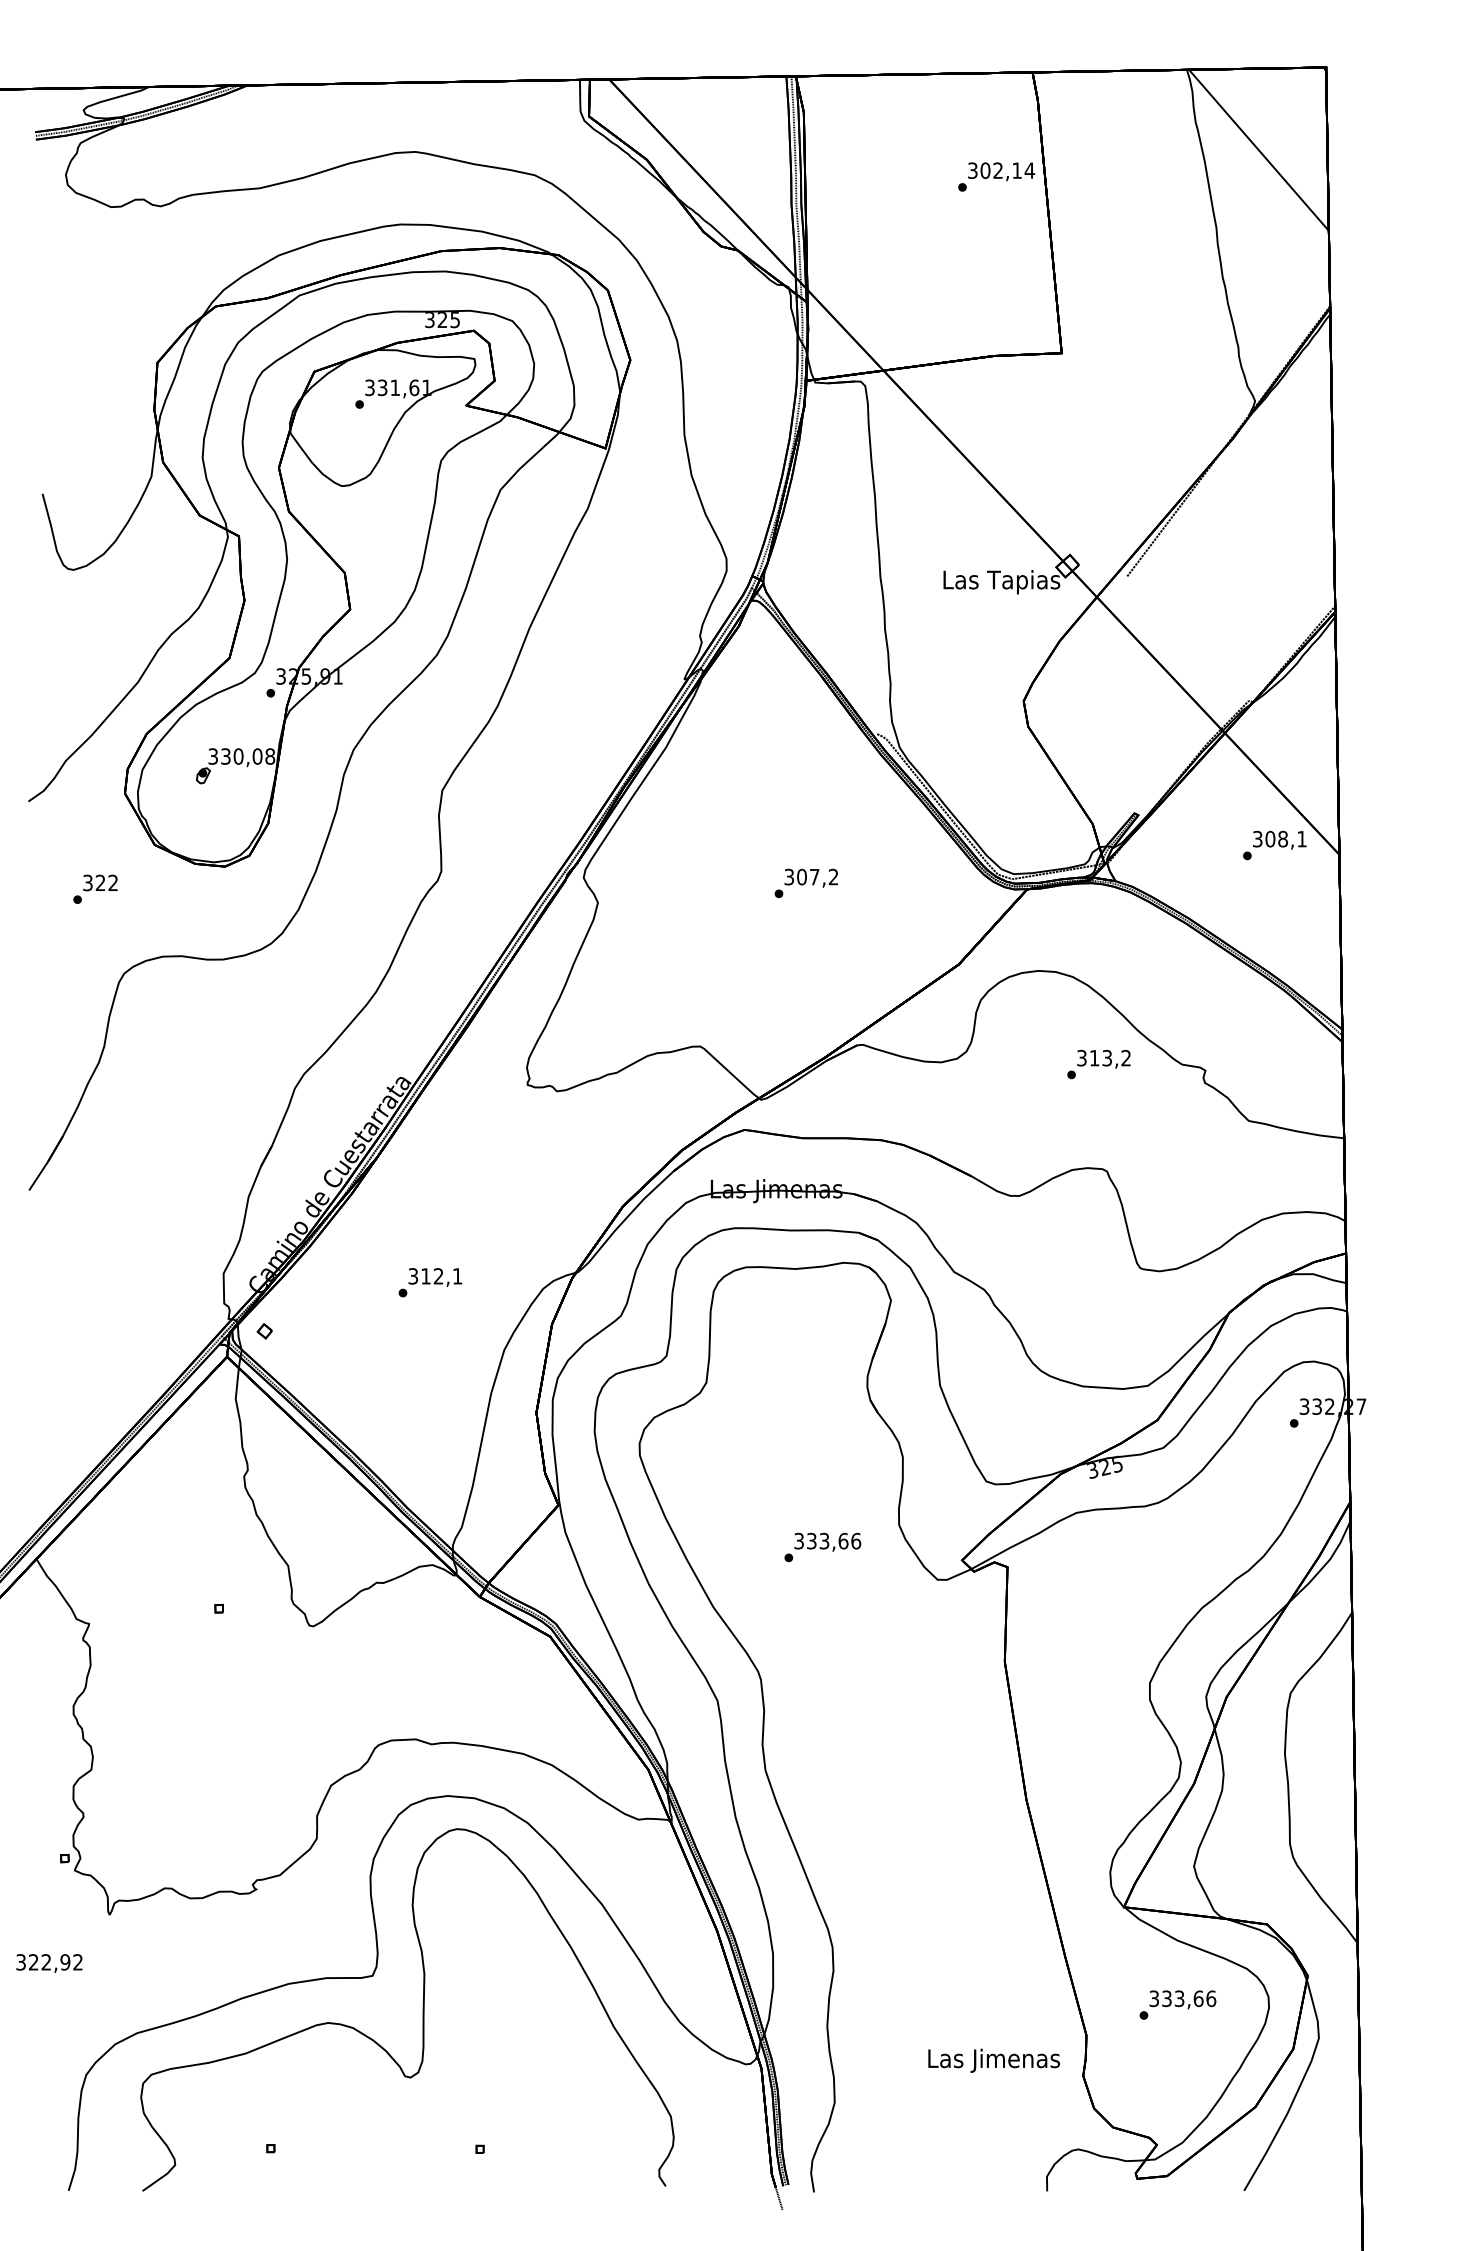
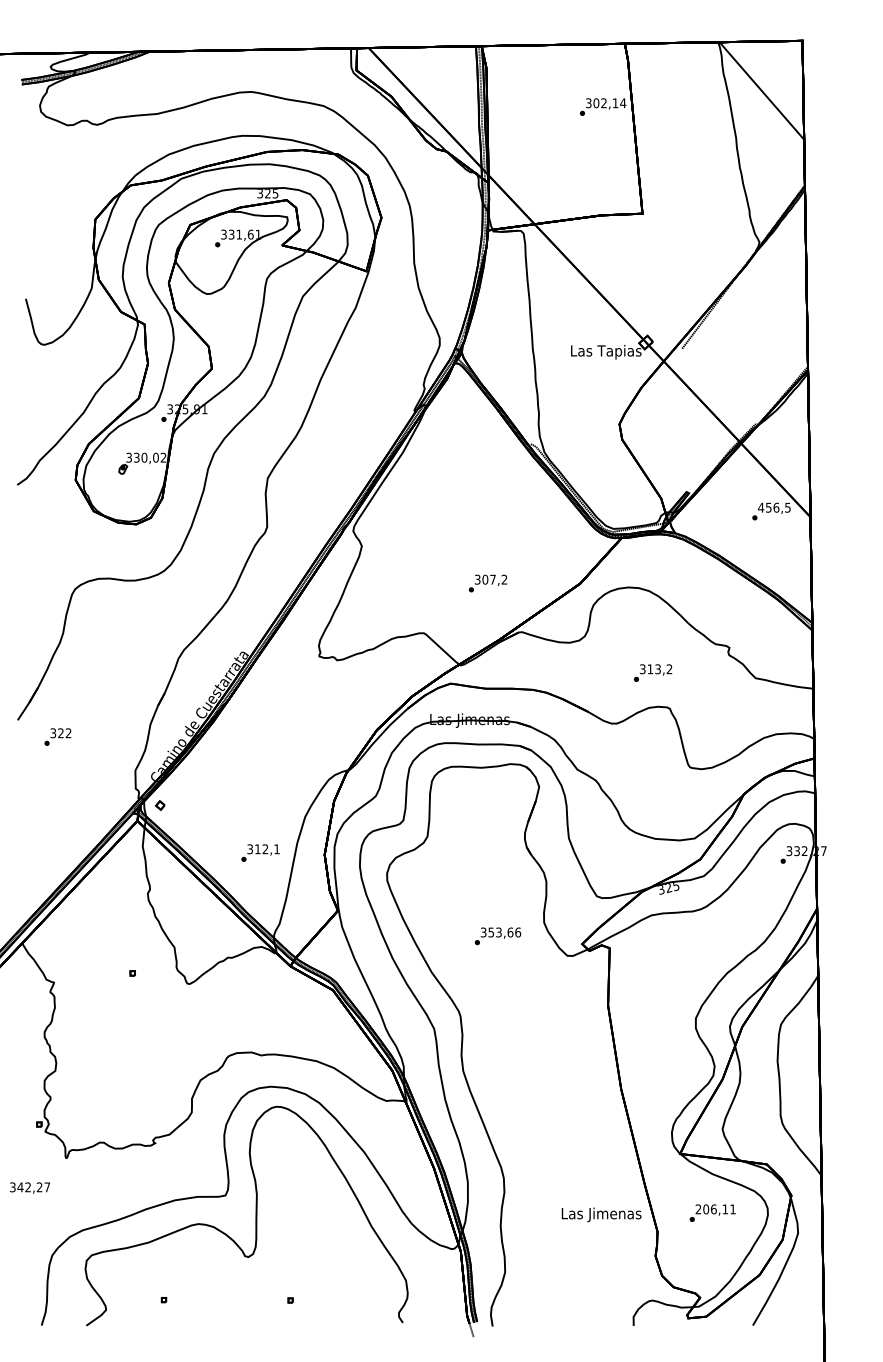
text: (270, 756) -> (163, 457), 330,08 -> 330,02
text: (1279, 838) -> (774, 507), 308,1 -> 456,5
text: (805, 883) -> (487, 583), moved
text: (94, 888) -> (57, 736), moved
text: (1099, 1063) -> (653, 672), moved
text: (430, 1281) -> (260, 852), moved
text: (810, 1539) -> (490, 931), 333,66 -> 353,66
text: (55, 1962) -> (33, 1187), 322,92 -> 342,27
text: (1182, 1998) -> (715, 1209), 333,66 -> 206,11
text: (993, 2060) -> (601, 1214), moved

